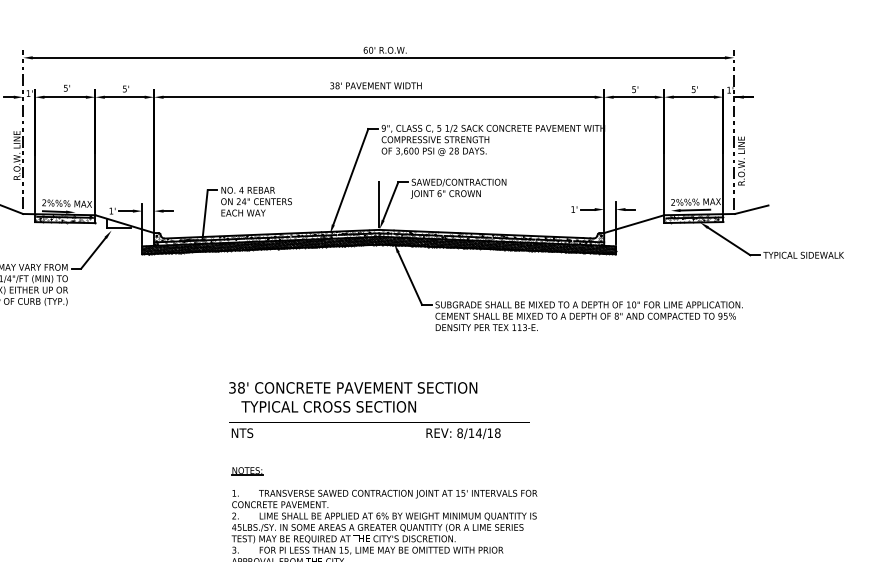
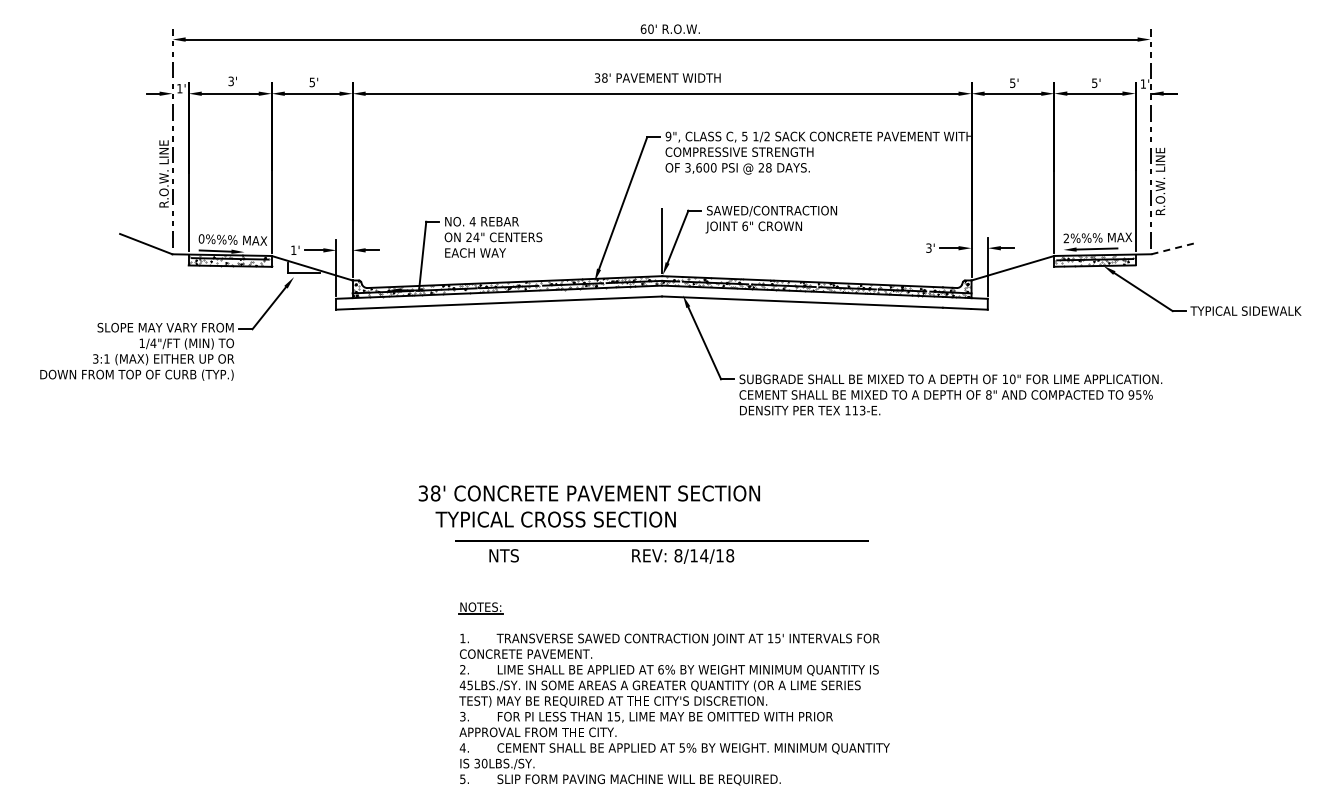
text: (65, 87) -> (230, 80), 5' -> 3'
text: (44, 202) -> (201, 238), 2%%% -> 0%%%
text: (572, 209) -> (928, 247), 1' -> 3'
line: (751, 209) -> (1174, 248), solid -> dashed
hatch: (378, 245) -> (661, 297), removed
text: (352, 397) -> (588, 506), moved
text: (242, 433) -> (503, 555), moved
text: (463, 433) -> (683, 556), moved

